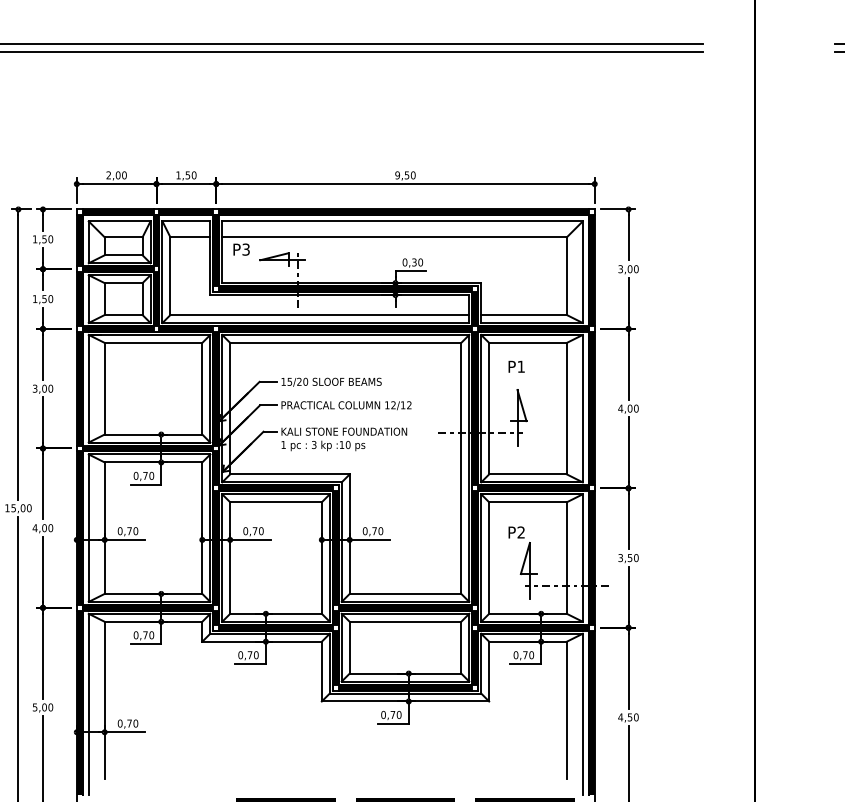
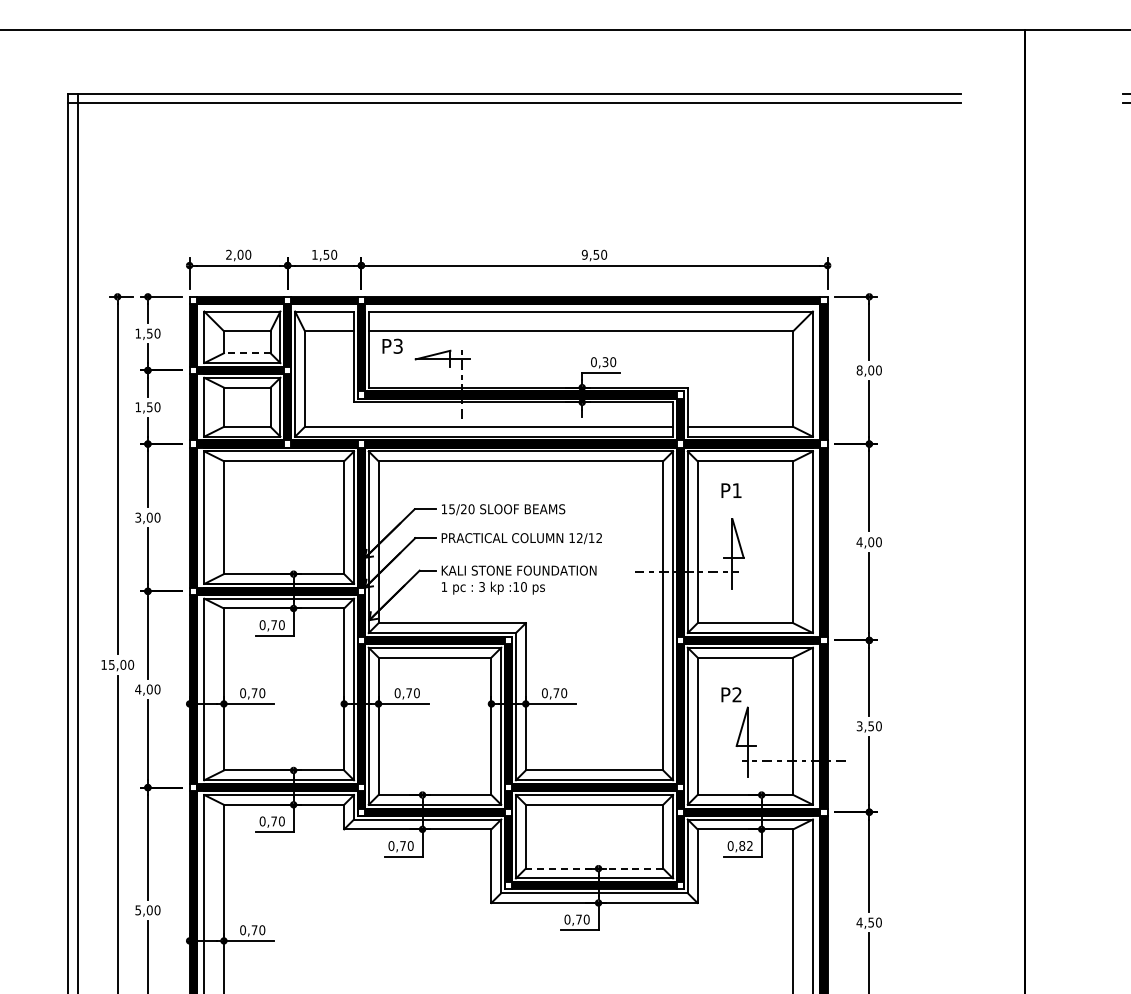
line: (123, 255) -> (246, 353), solid -> dashed
text: (620, 269) -> (859, 370), 3,00 -> 8,00
text: (528, 654) -> (745, 845), 0,70 -> 0,82
line: (405, 673) -> (594, 868), solid -> dashed

